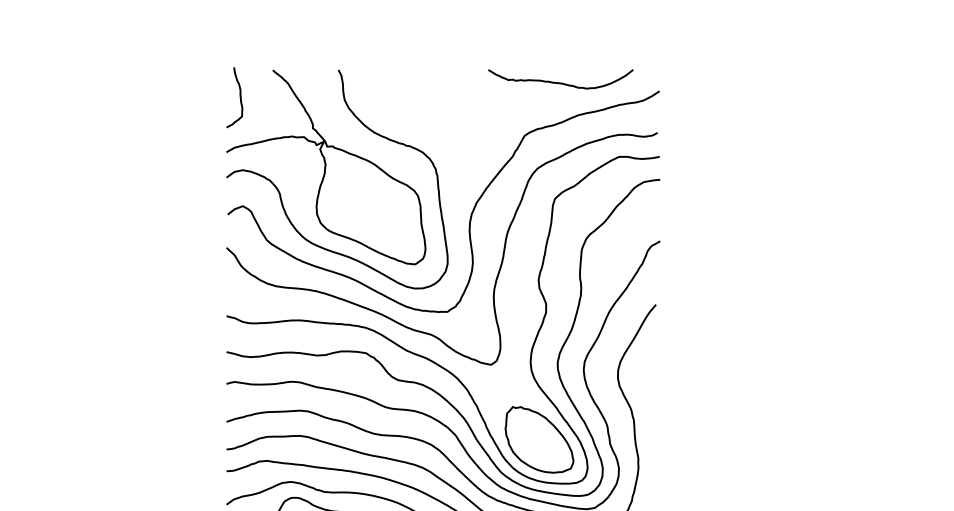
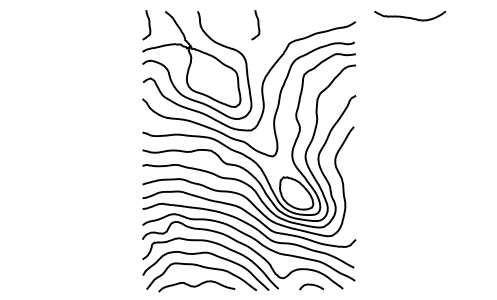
curve: (557, 80) -> (408, 16), moved
curve: (460, 98) -> (257, 25), added

